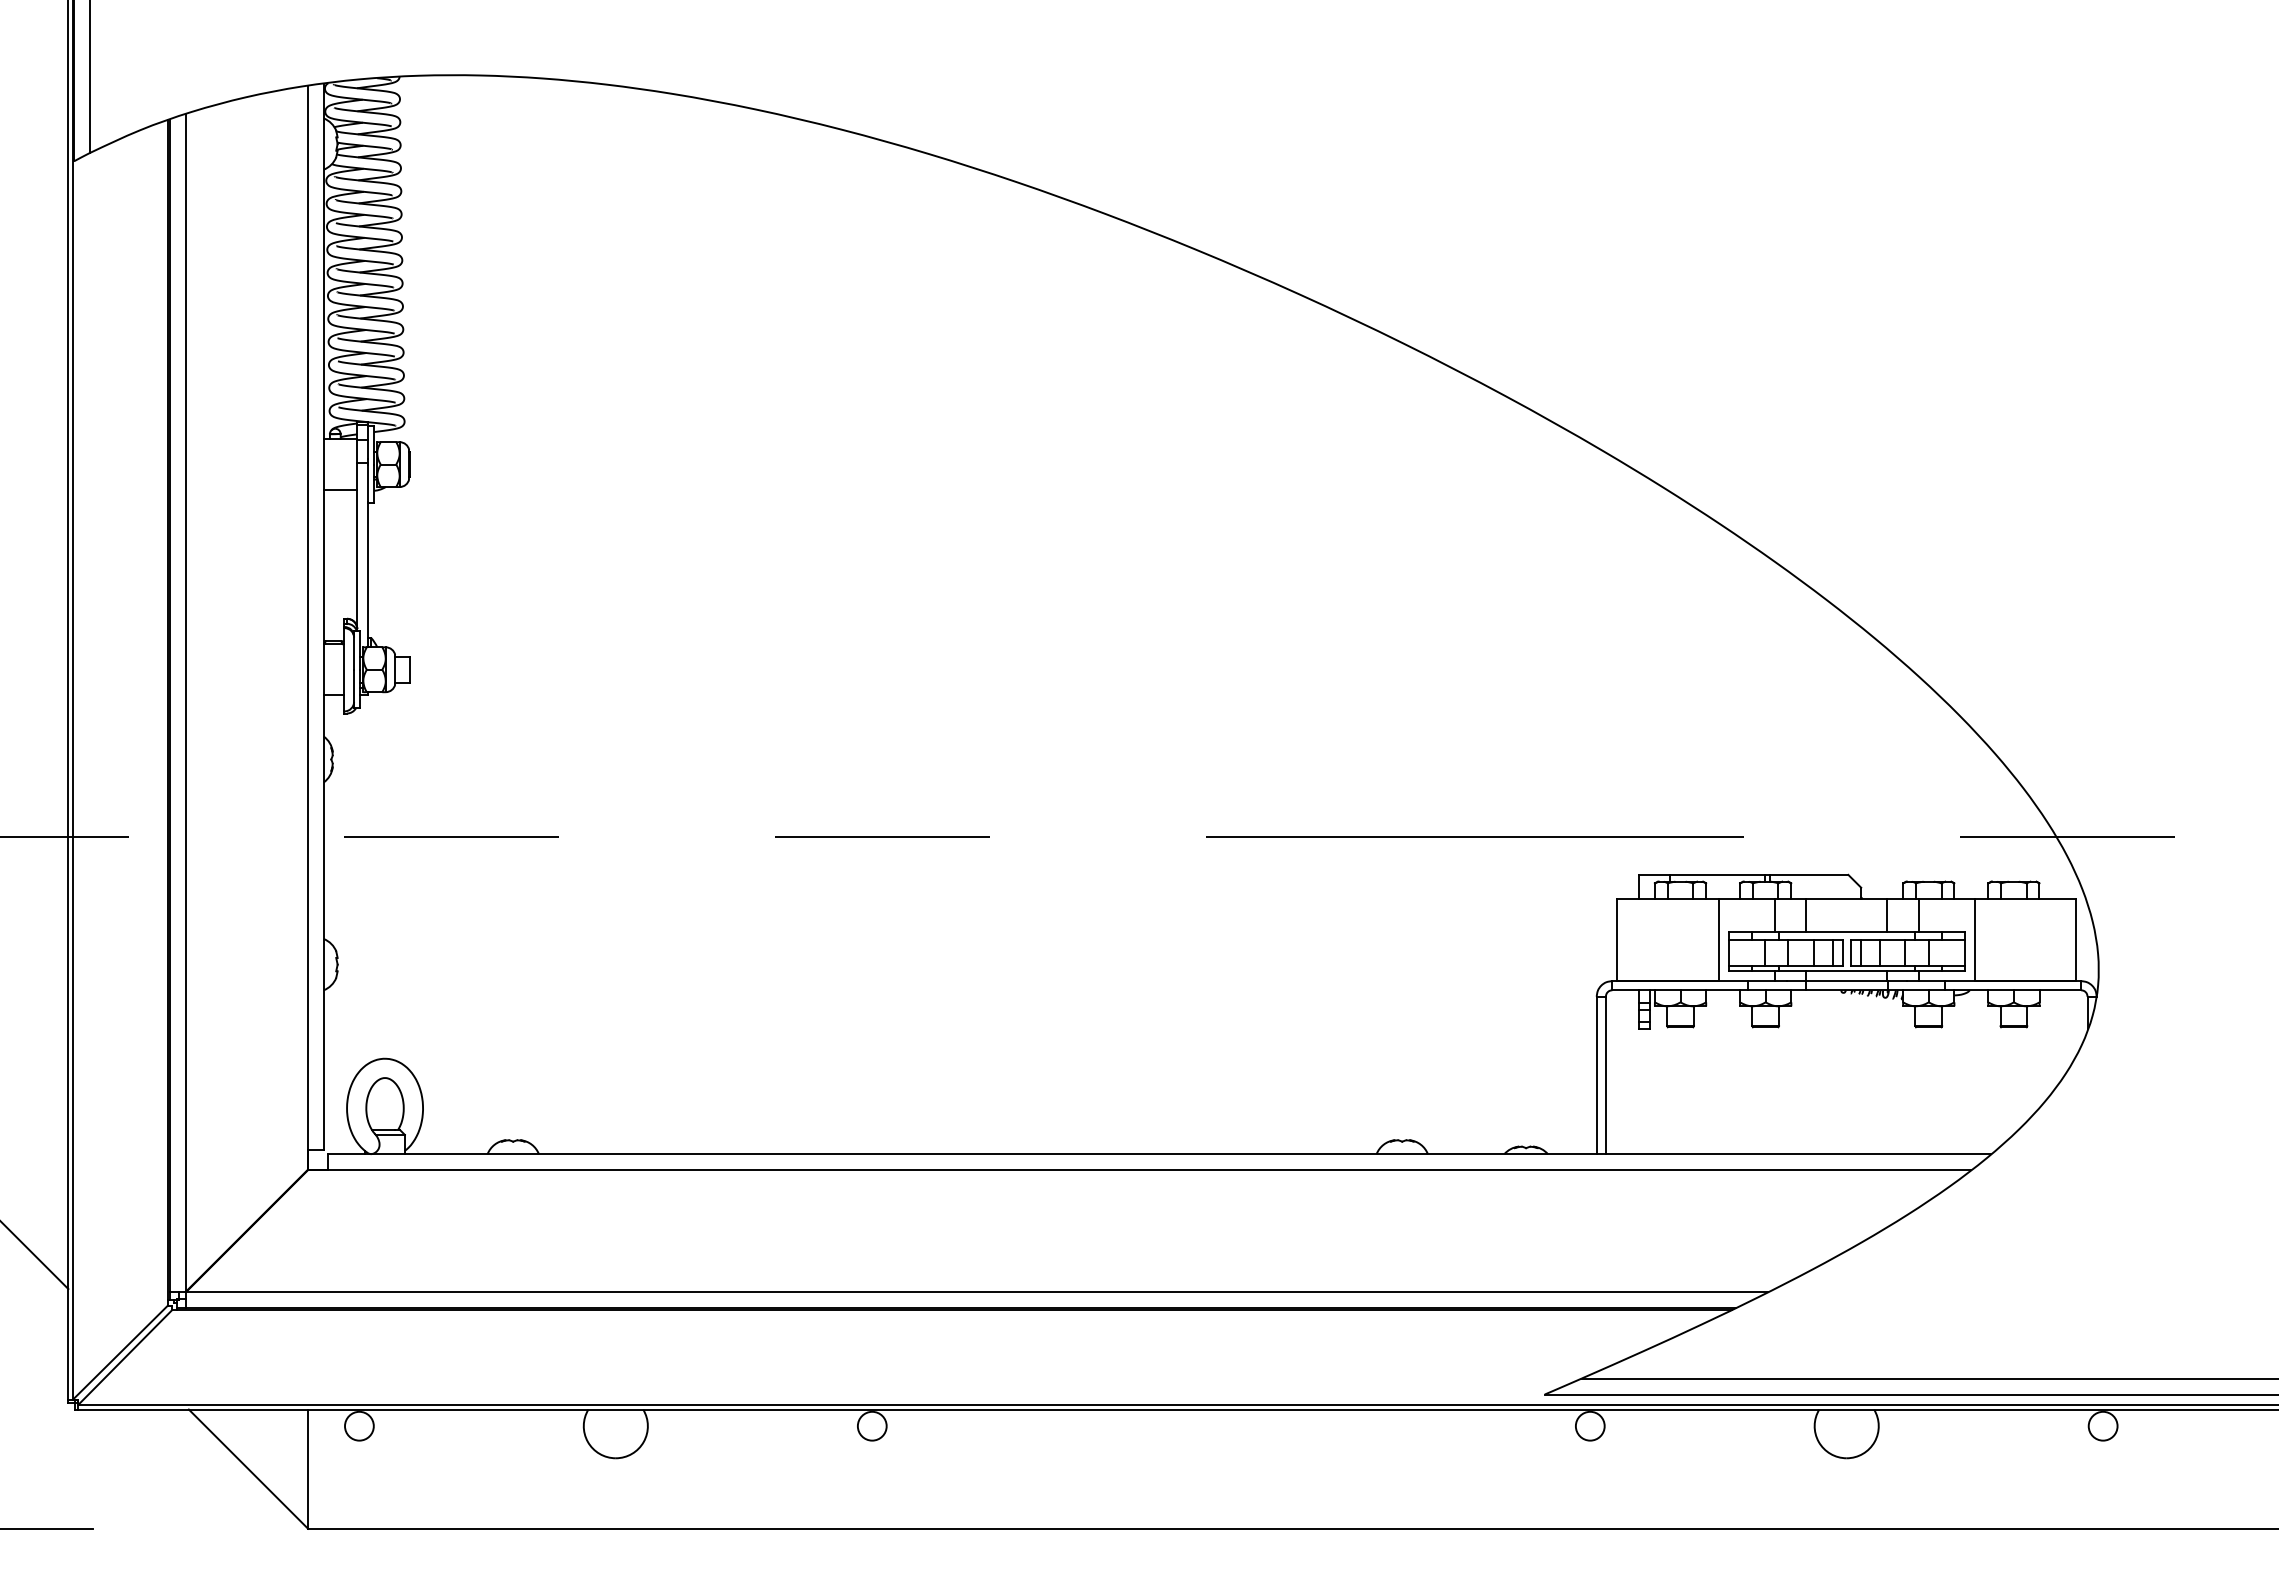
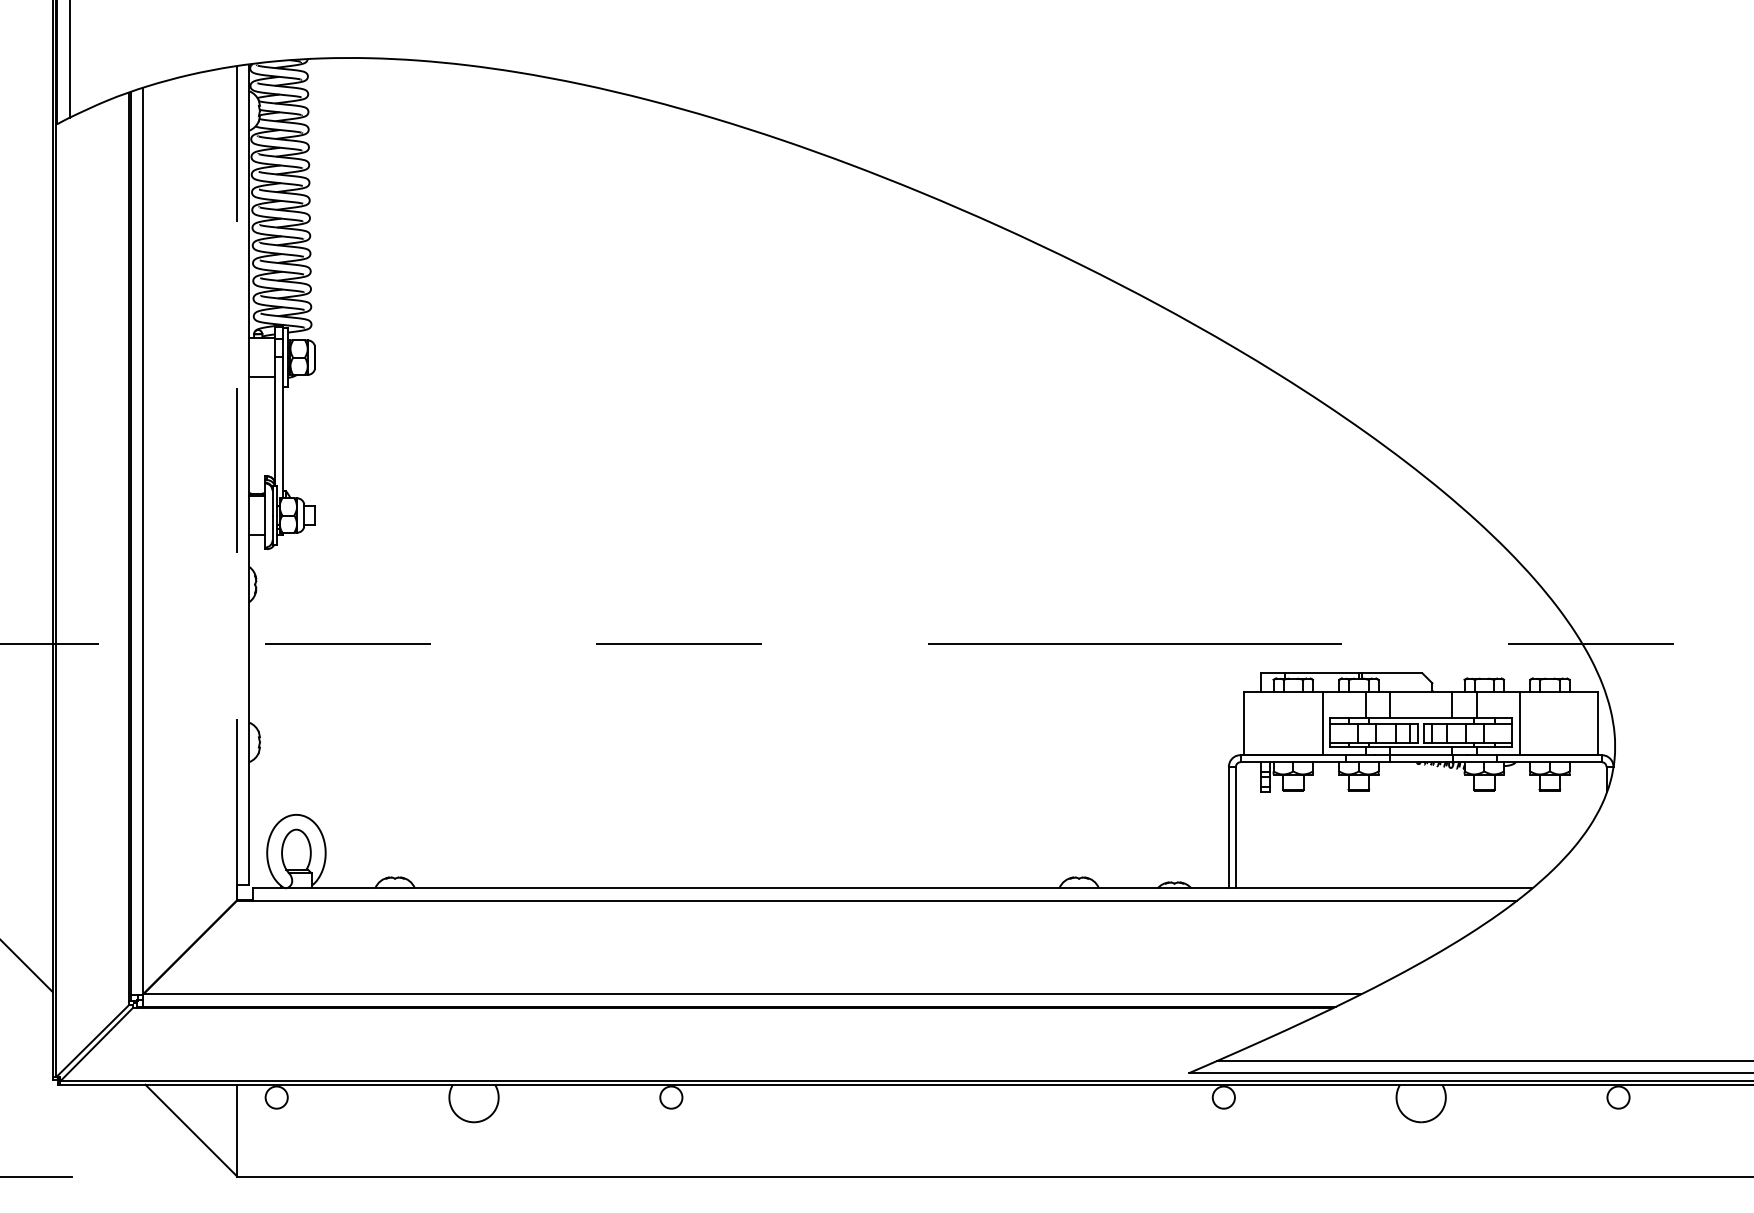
line: (307, 617) -> (236, 475), solid -> dashed

